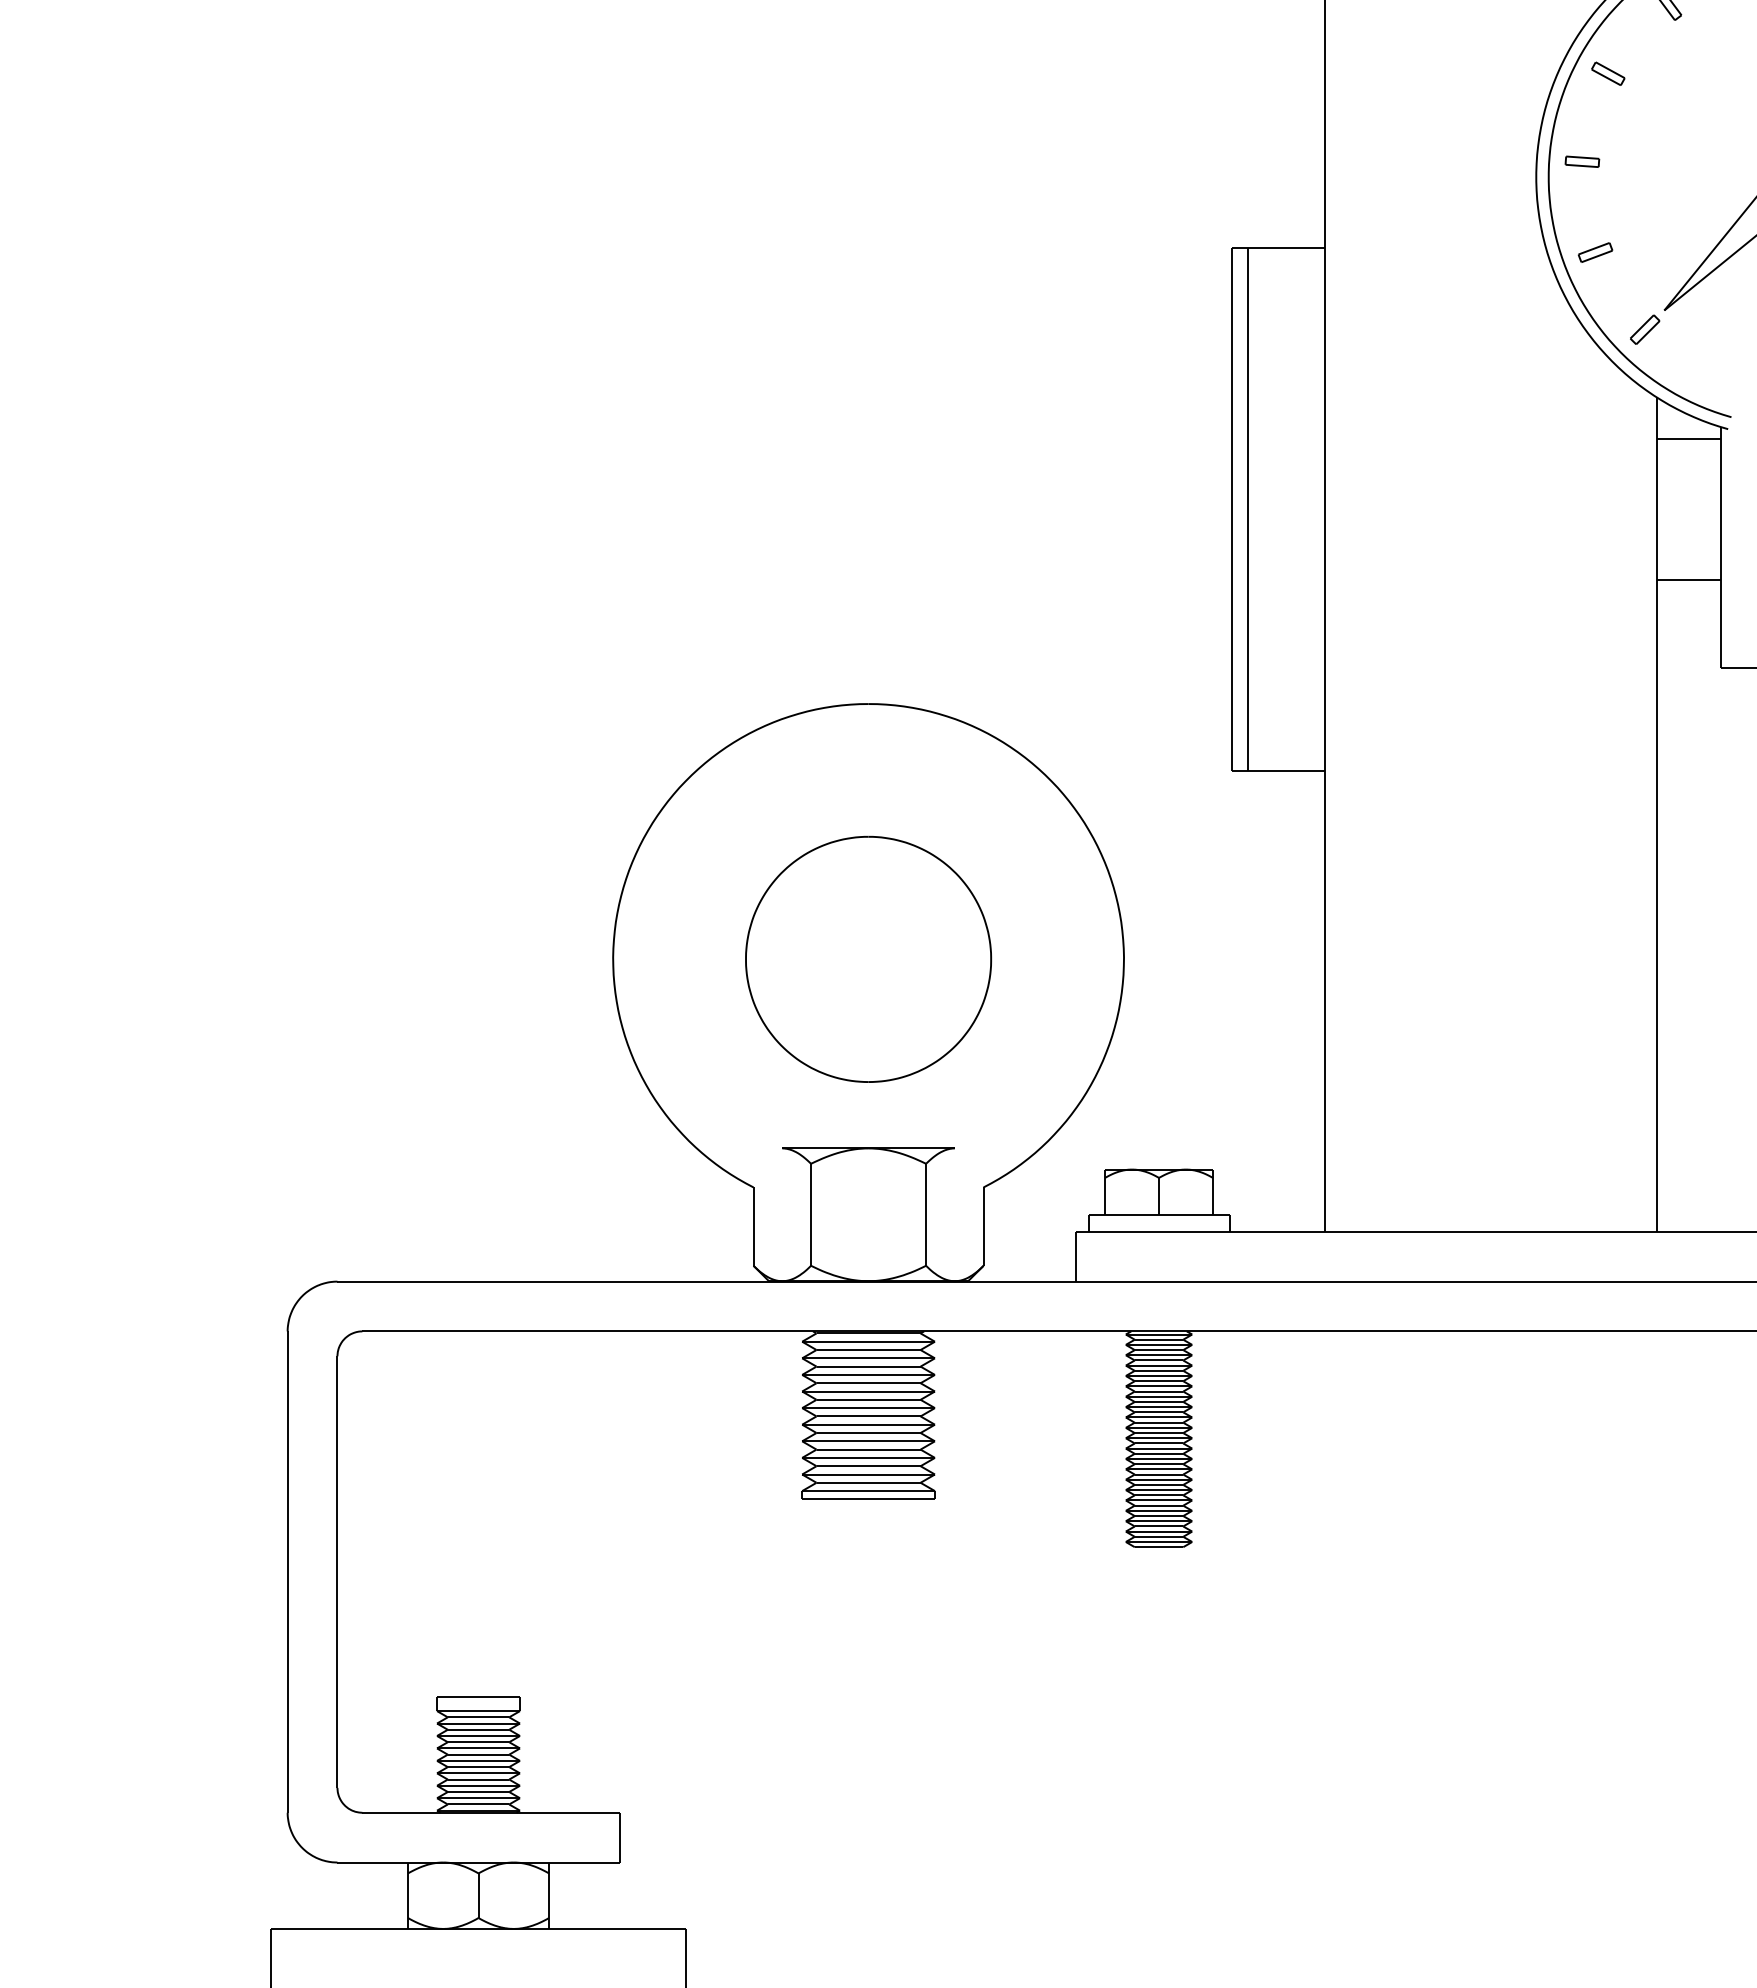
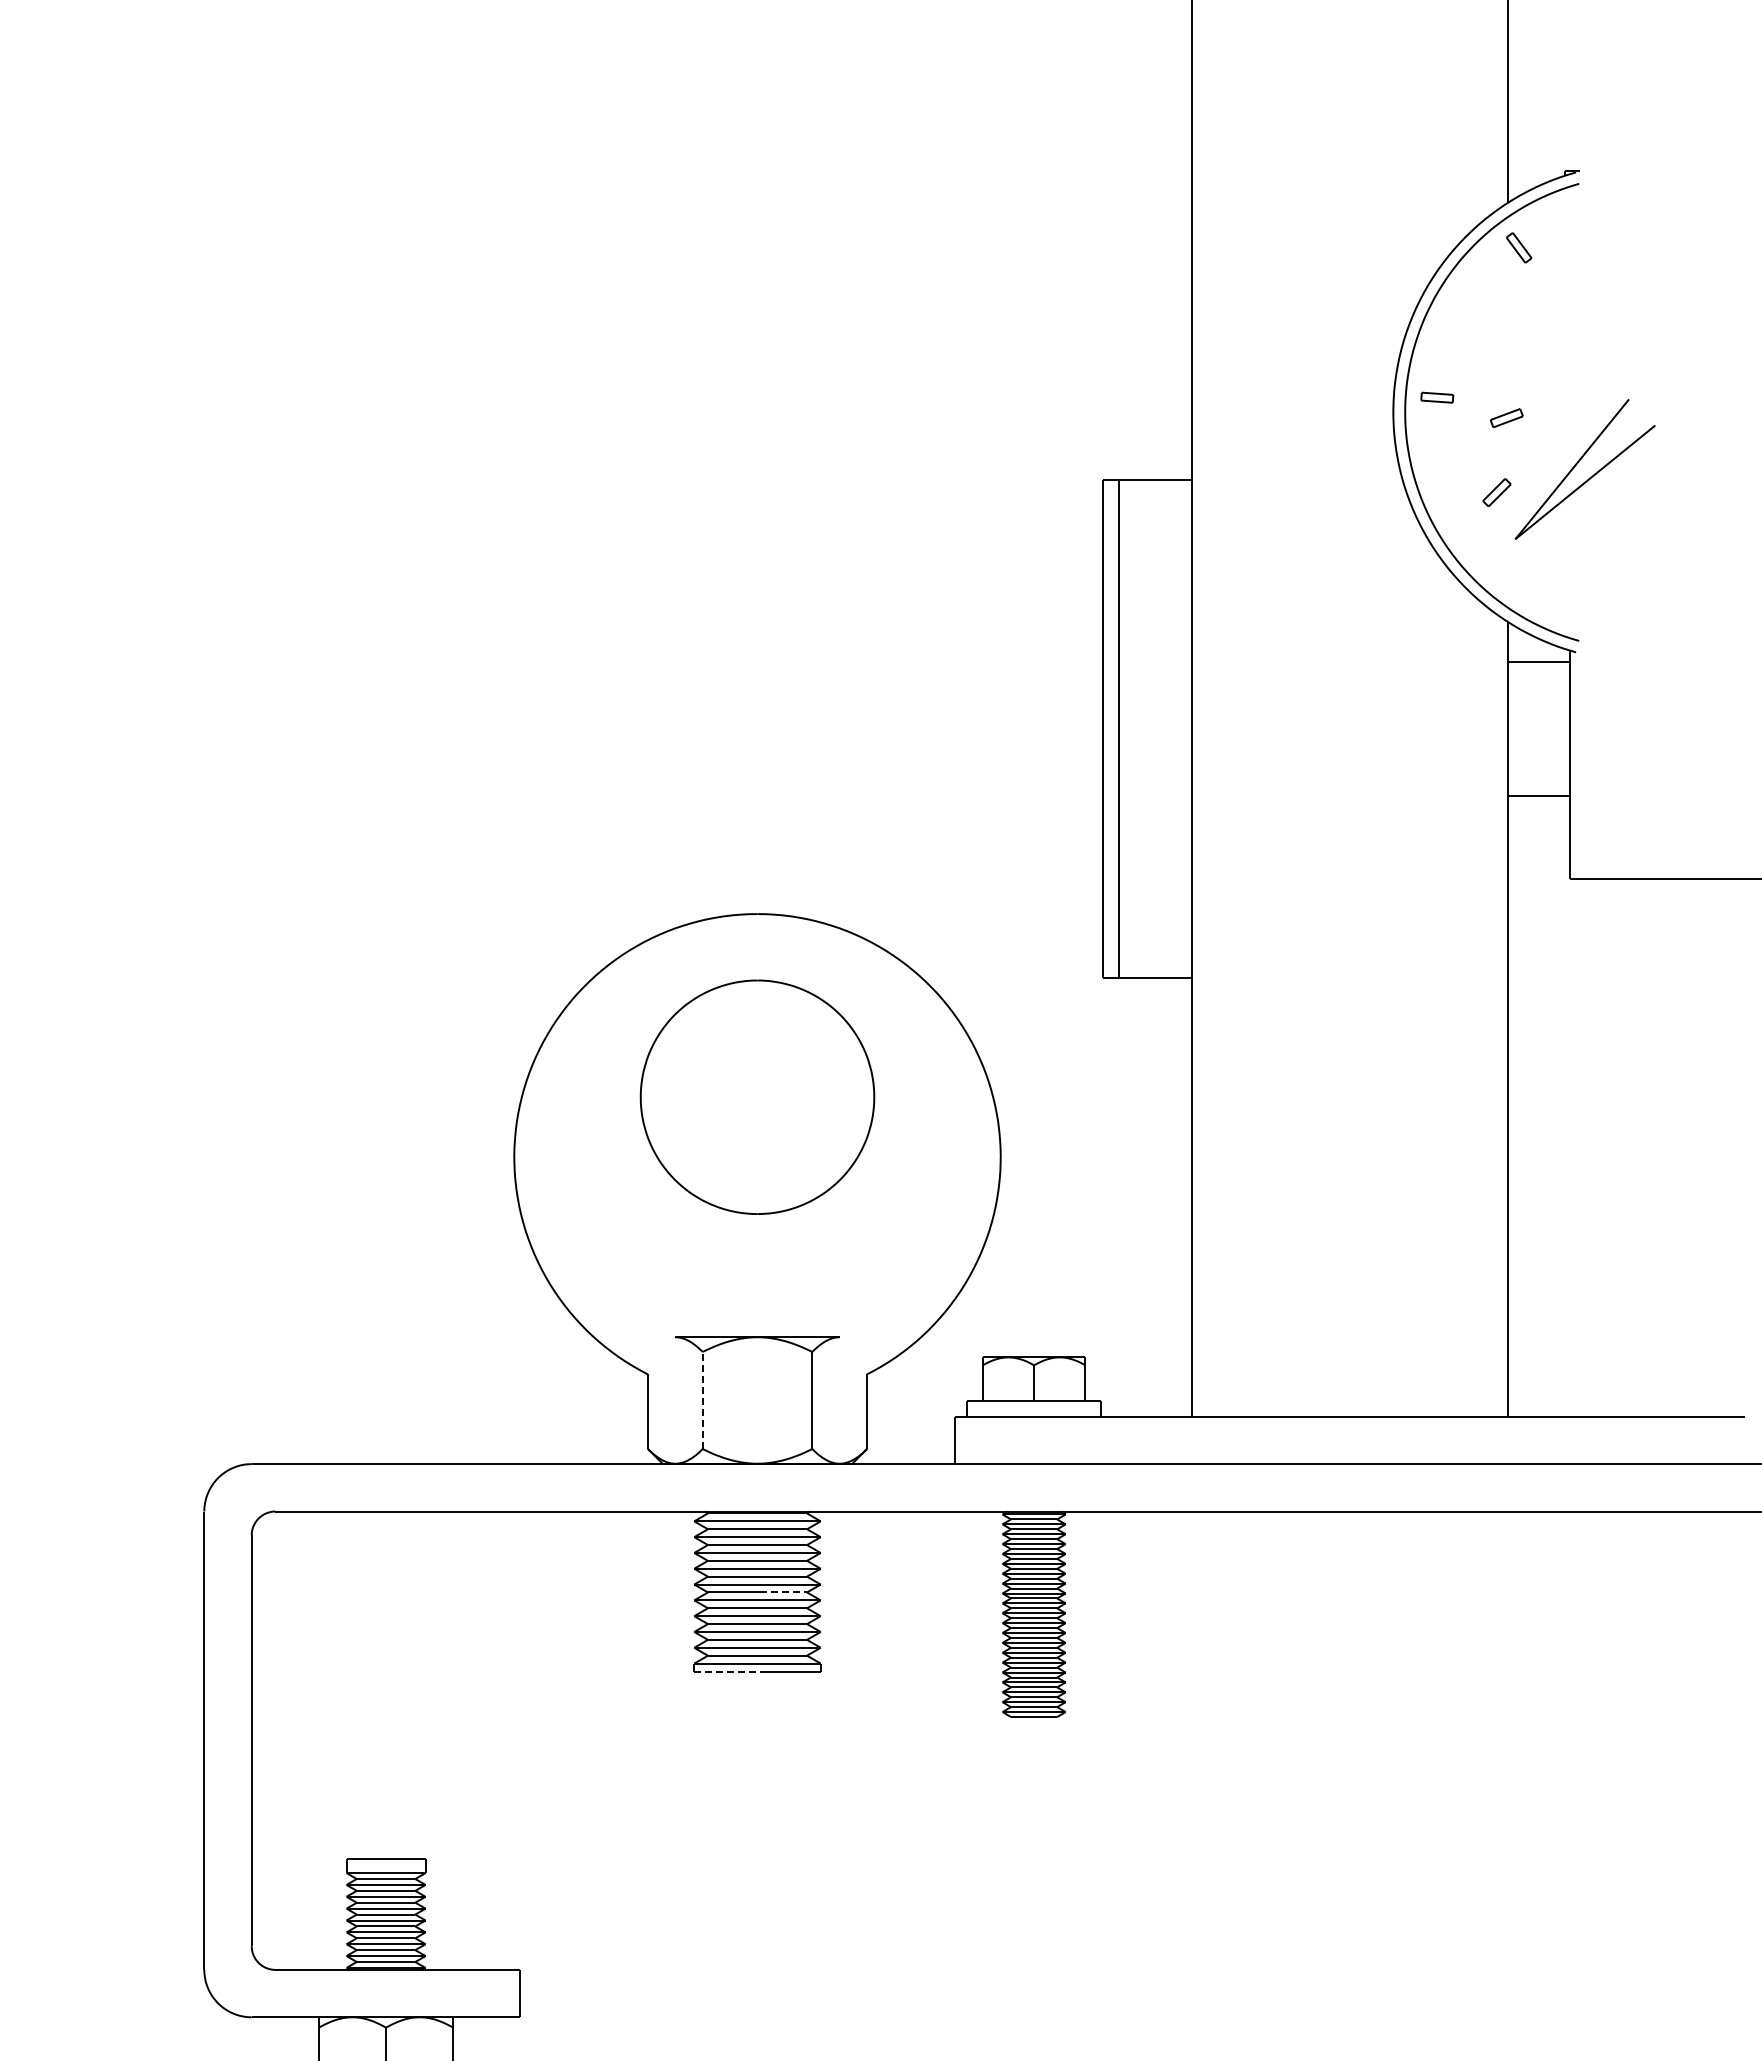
part: (1607, 73) -> (1461, 313), removed
part: (1595, 251) -> (1506, 417), moved
part: (1644, 329) -> (1496, 492), moved
part: (868, 958) -> (757, 1096), moved
line: (810, 1214) -> (702, 1400), solid -> dashed
line: (895, 1416) -> (783, 1592), solid -> dashed
line: (837, 1499) -> (727, 1671), solid -> dashed

